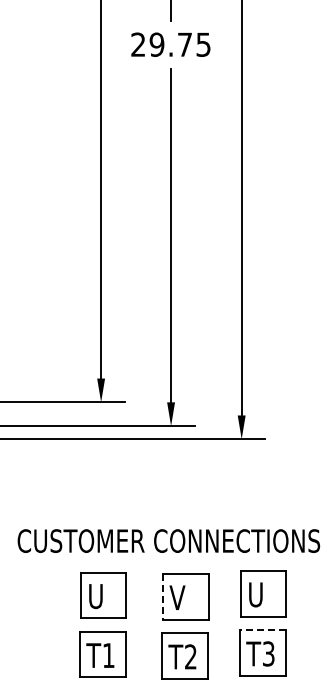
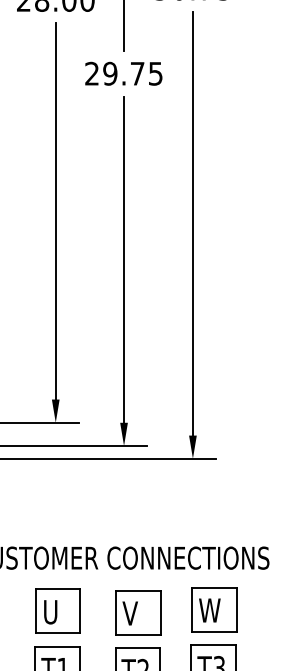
text: (259, 594) -> (210, 610), U -> W
line: (163, 597) -> (116, 613), dashed -> solid
line: (262, 630) -> (213, 645), dashed -> solid

